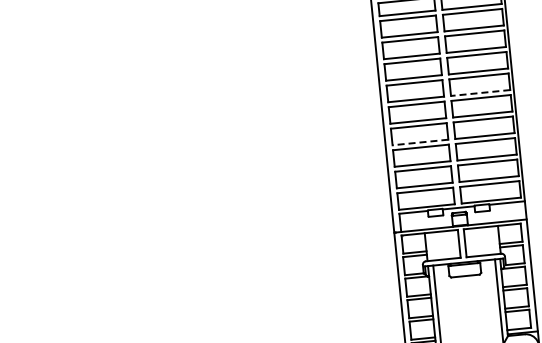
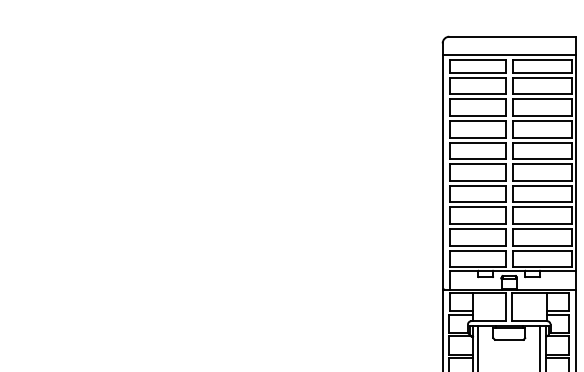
line: (480, 93) -> (542, 159), dashed -> solid
line: (420, 142) -> (477, 202), dashed -> solid

